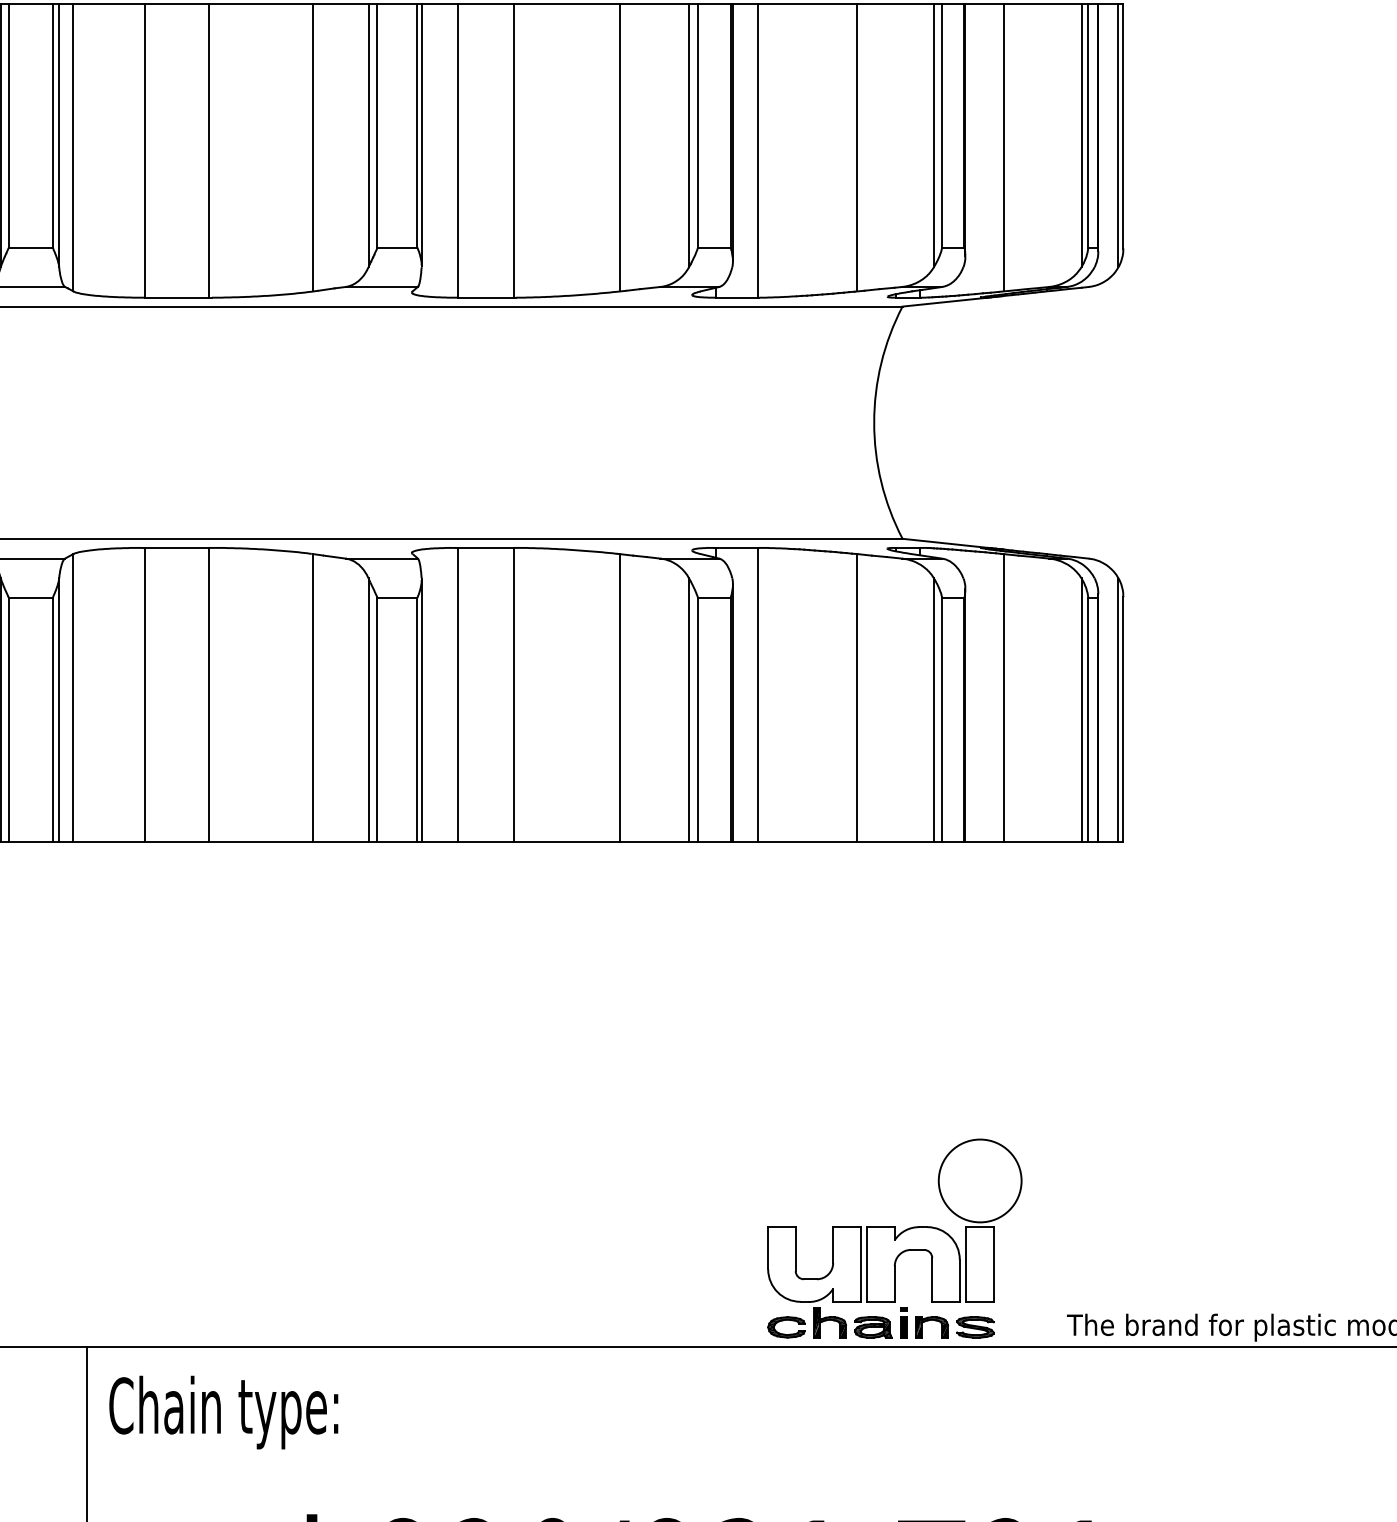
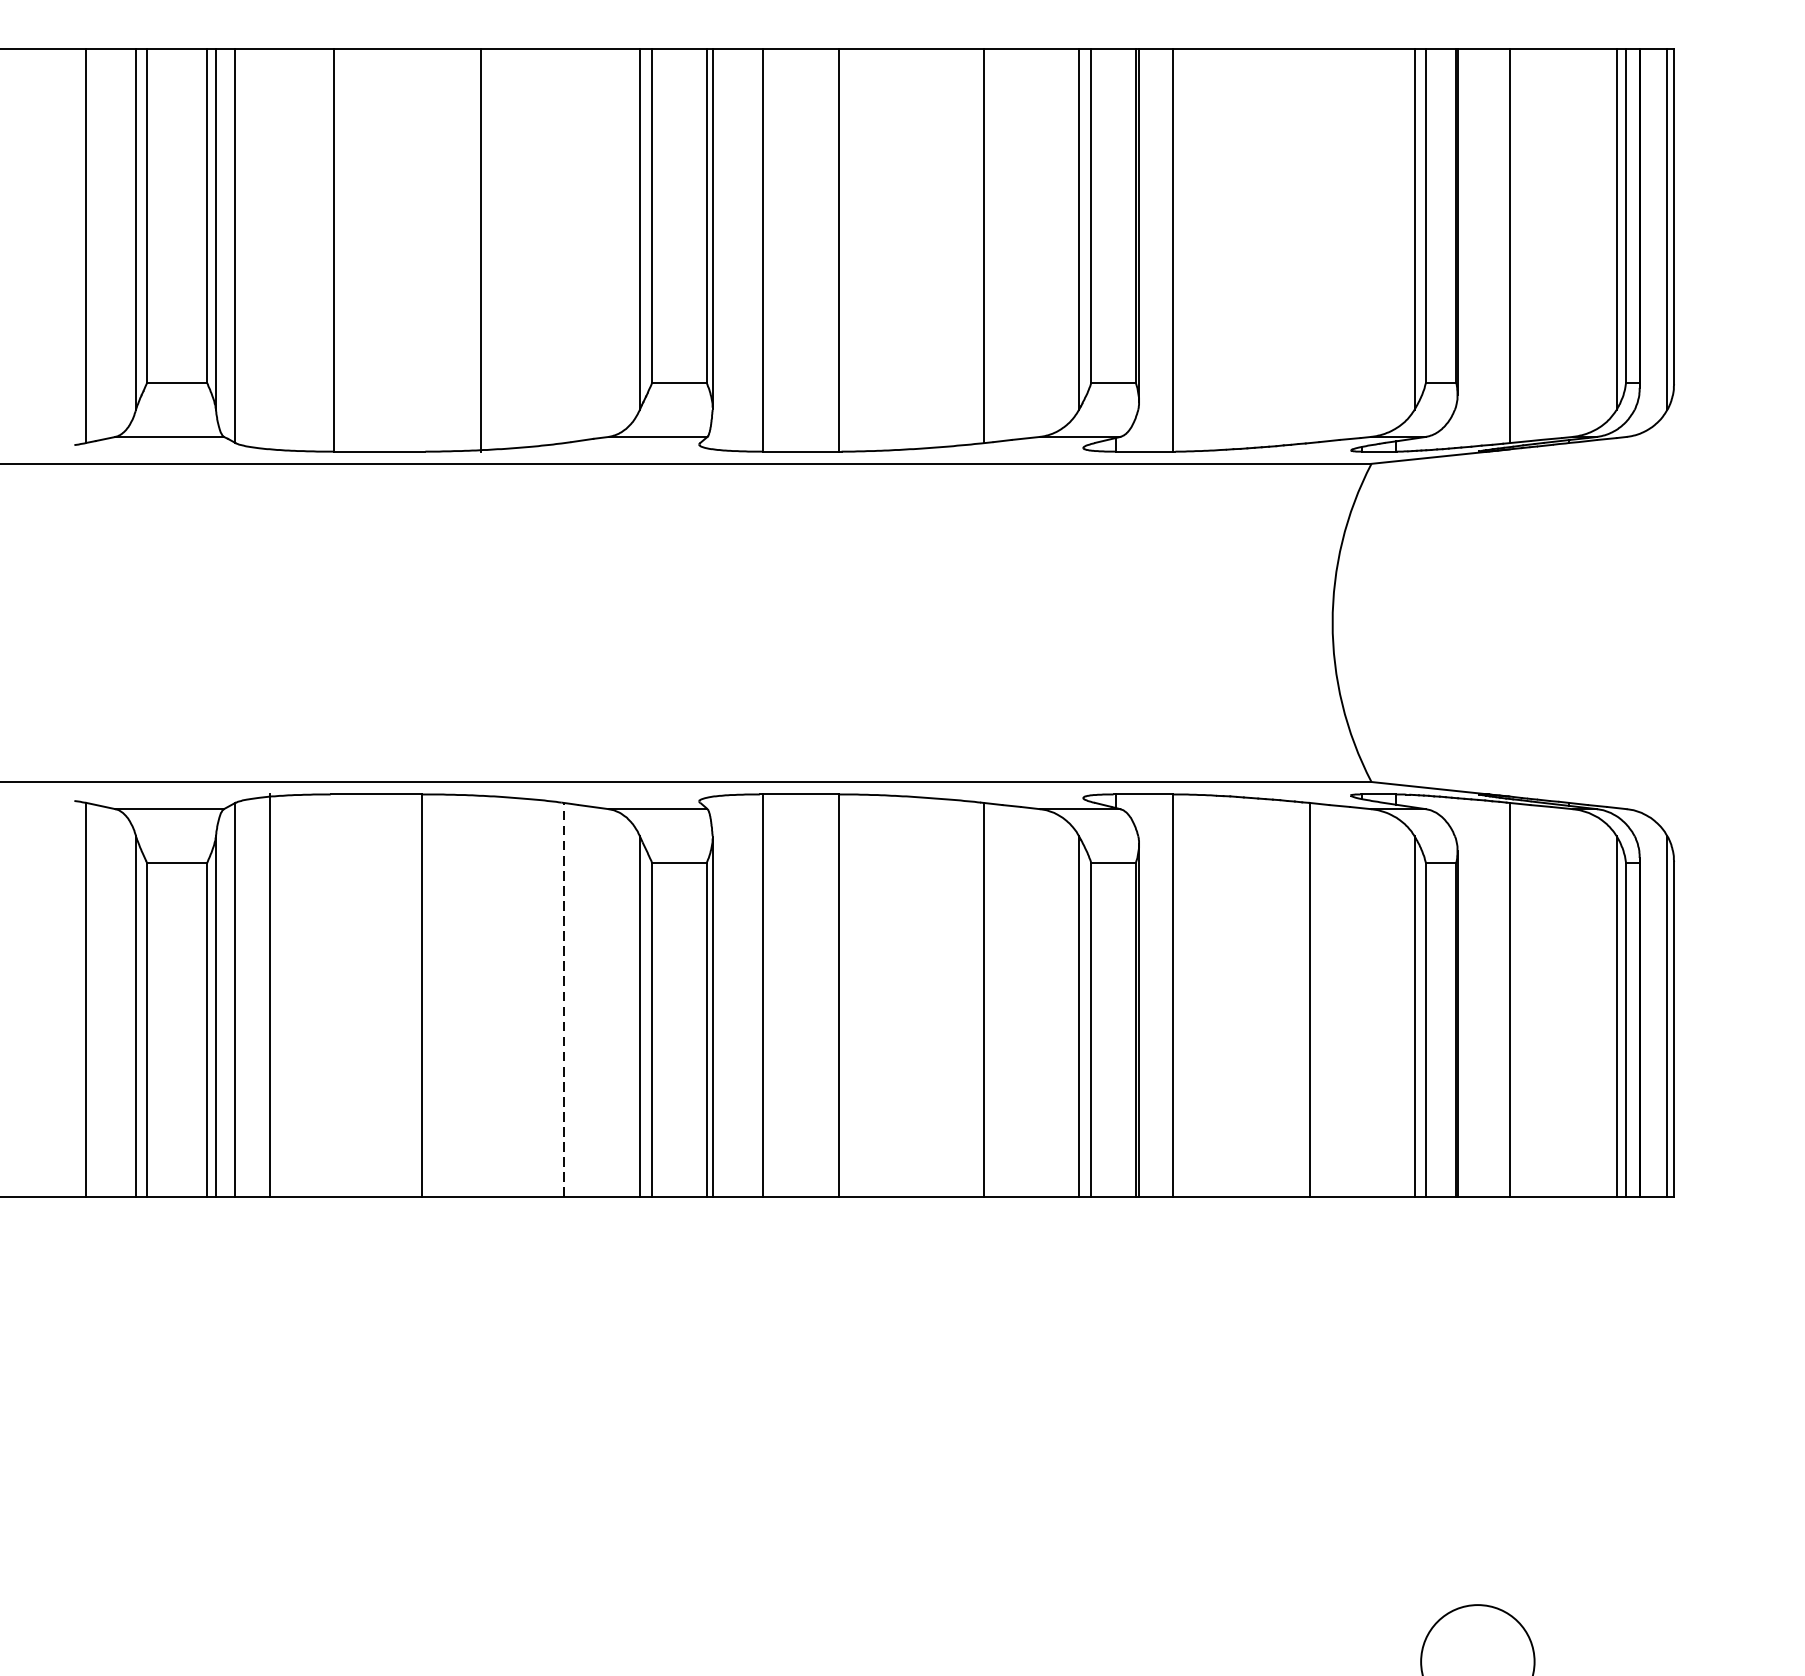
line: (313, 147) -> (564, 245), removed
line: (857, 147) -> (1309, 245), removed
line: (209, 150) -> (480, 249), moved
line: (145, 694) -> (269, 995), moved
line: (313, 697) -> (564, 999), solid -> dashed

